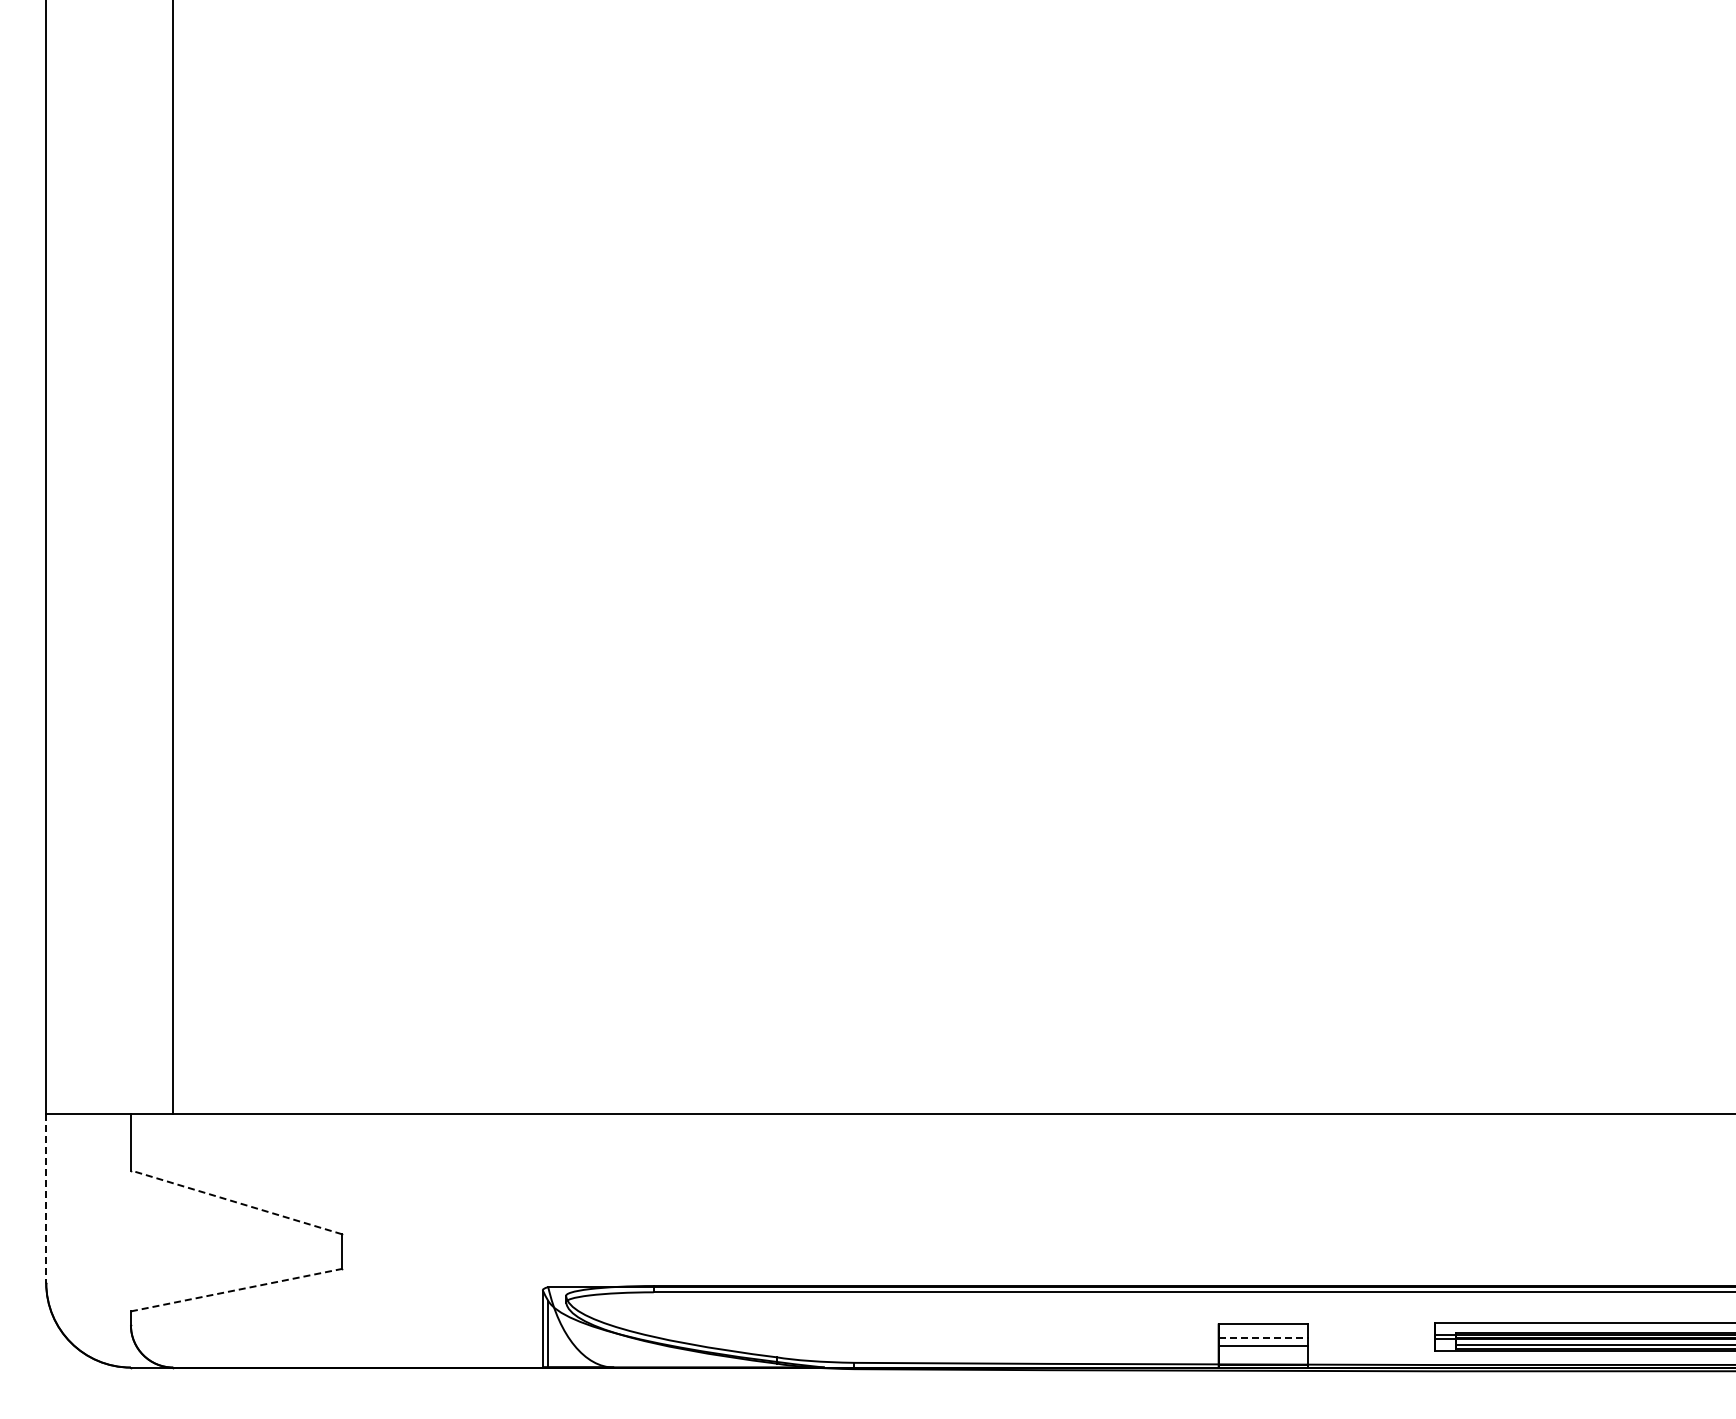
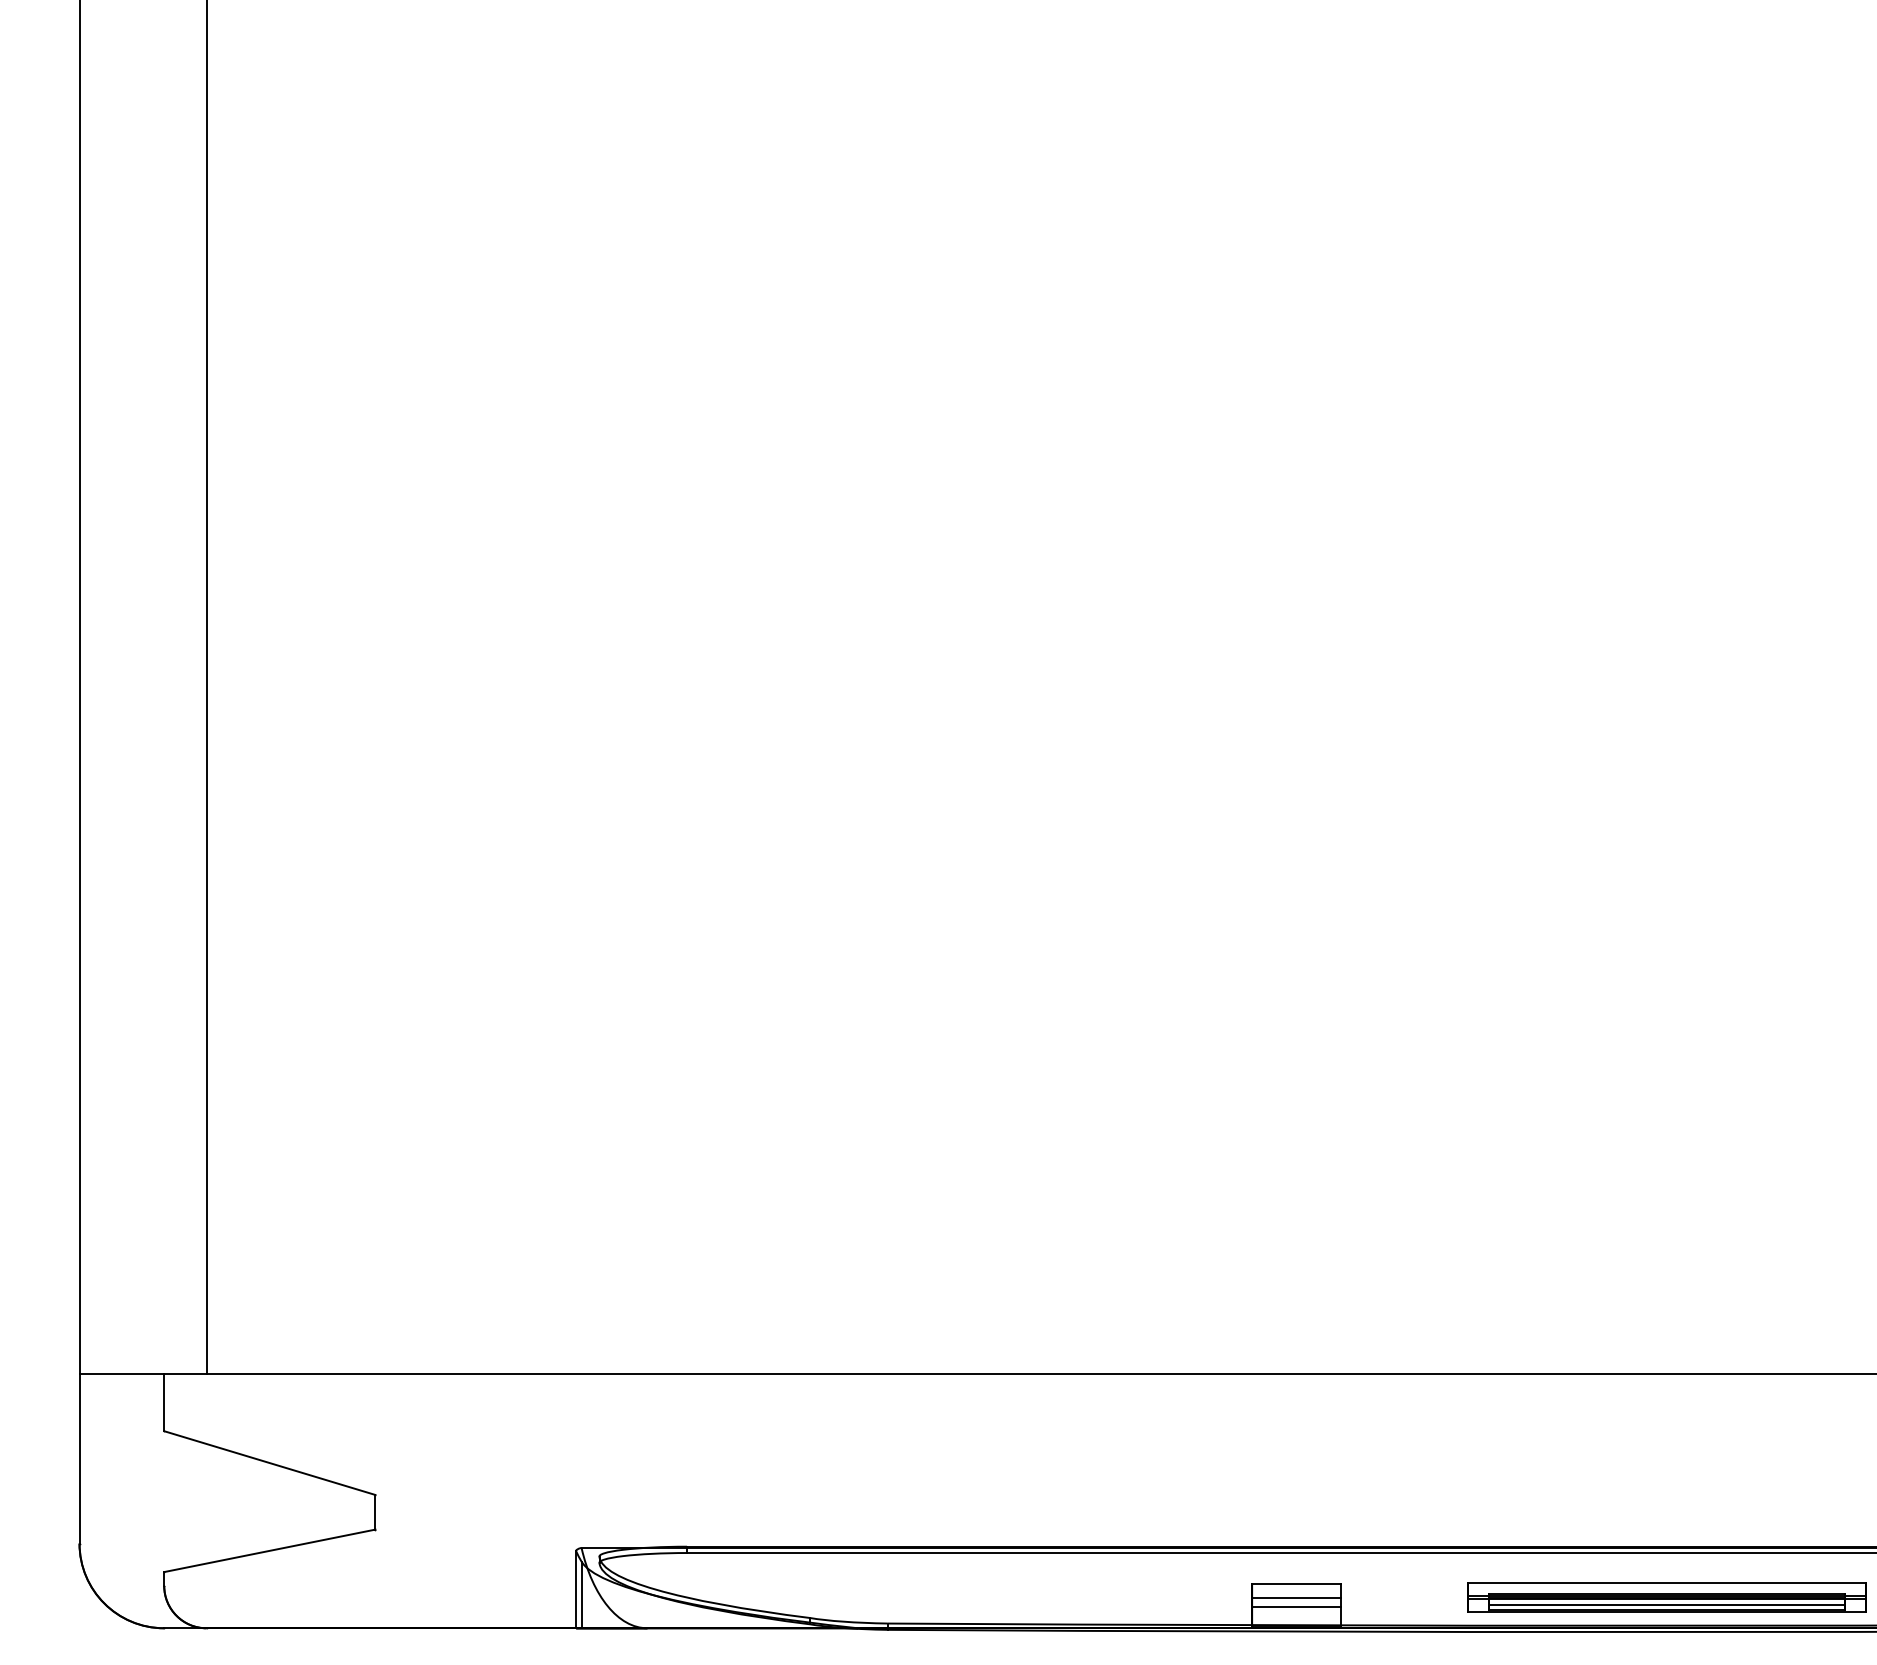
line: (46, 1197) -> (79, 1458), dashed -> solid
line: (236, 1201) -> (269, 1462), dashed -> solid
line: (236, 1289) -> (269, 1550), dashed -> solid
line: (1264, 1337) -> (1297, 1598), dashed -> solid

